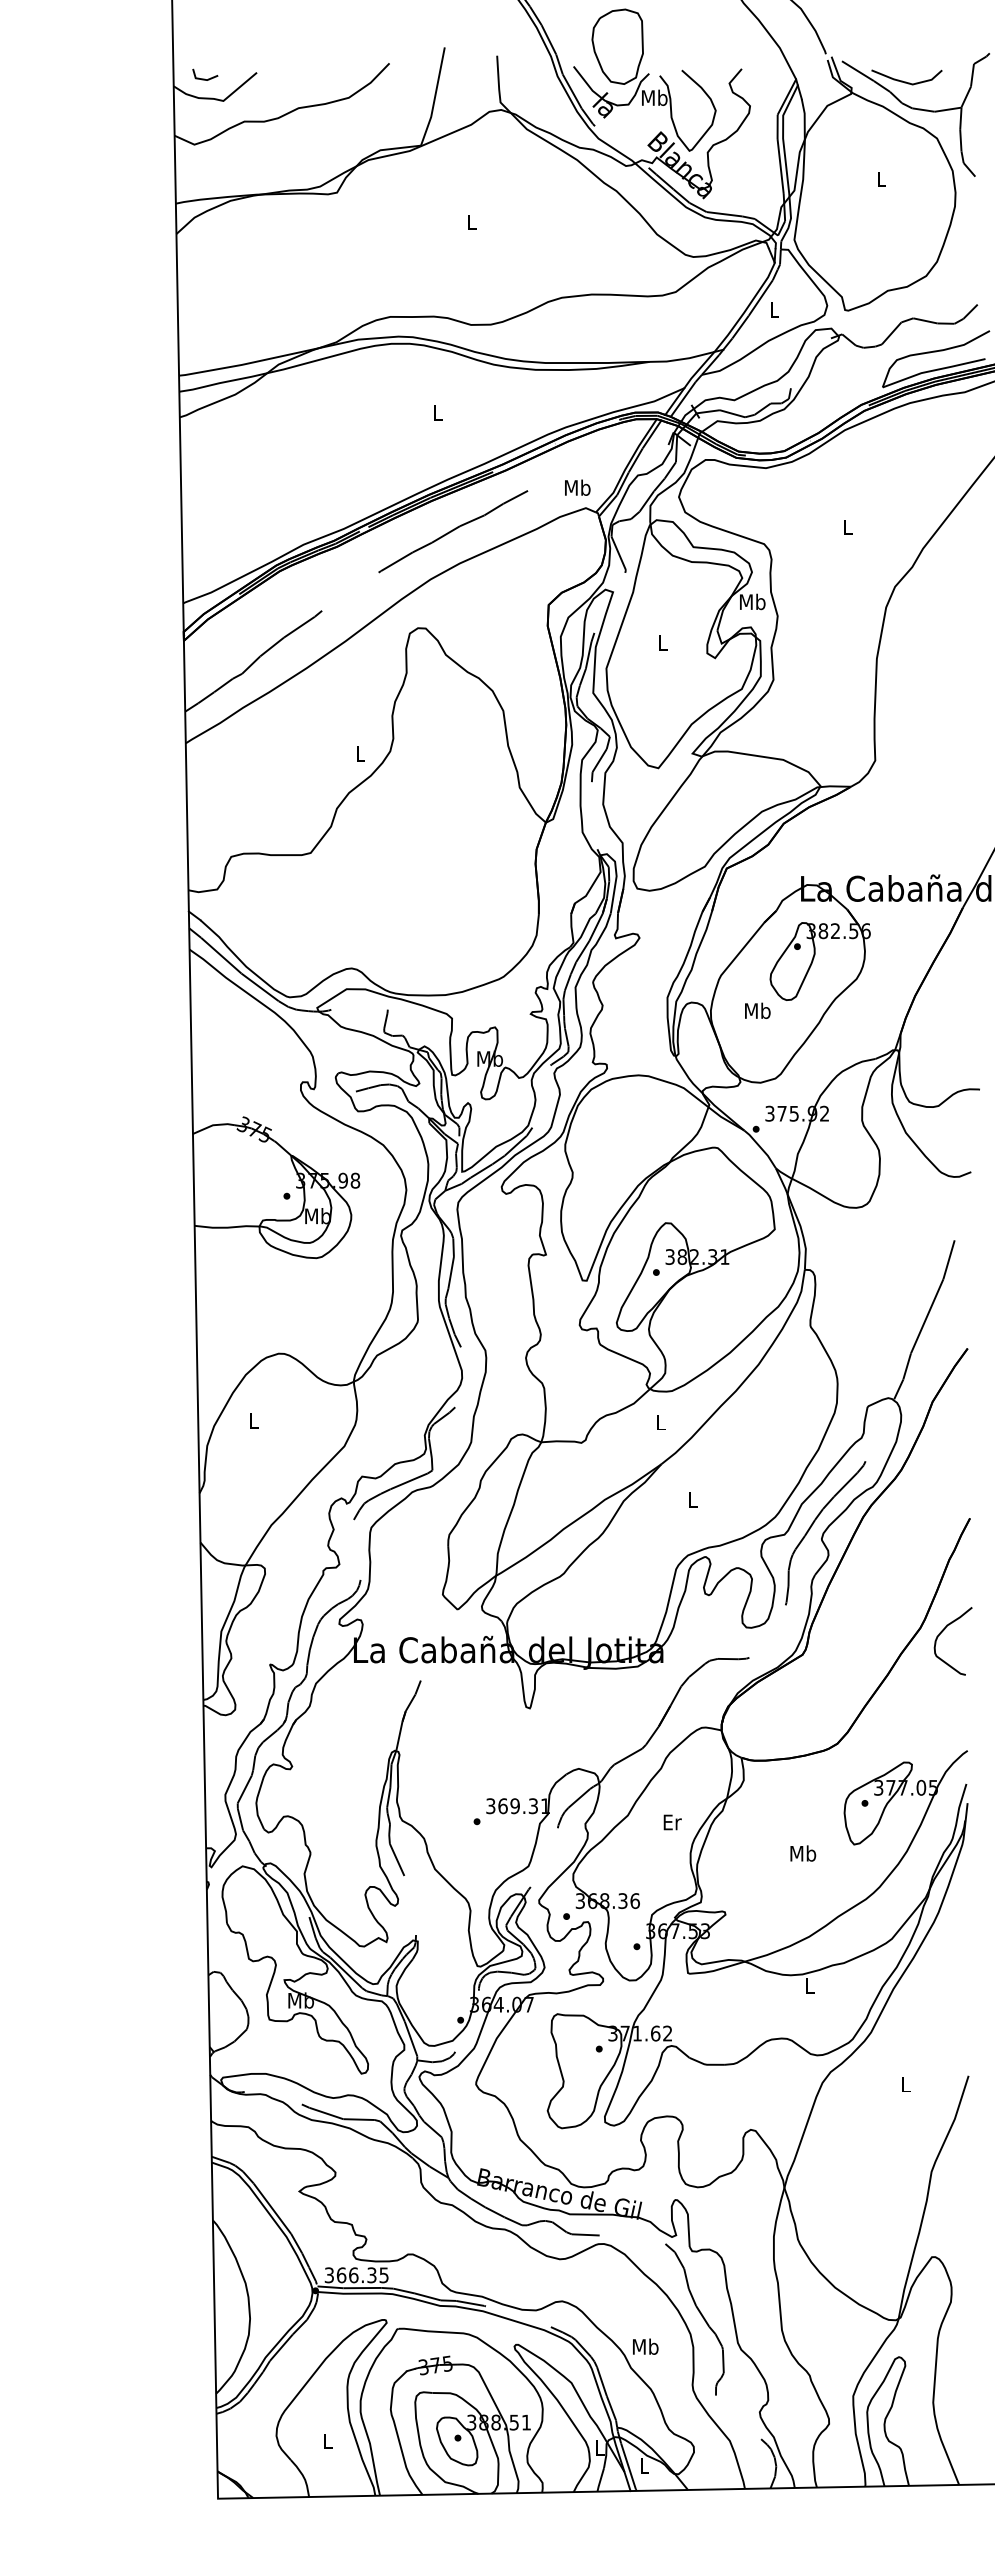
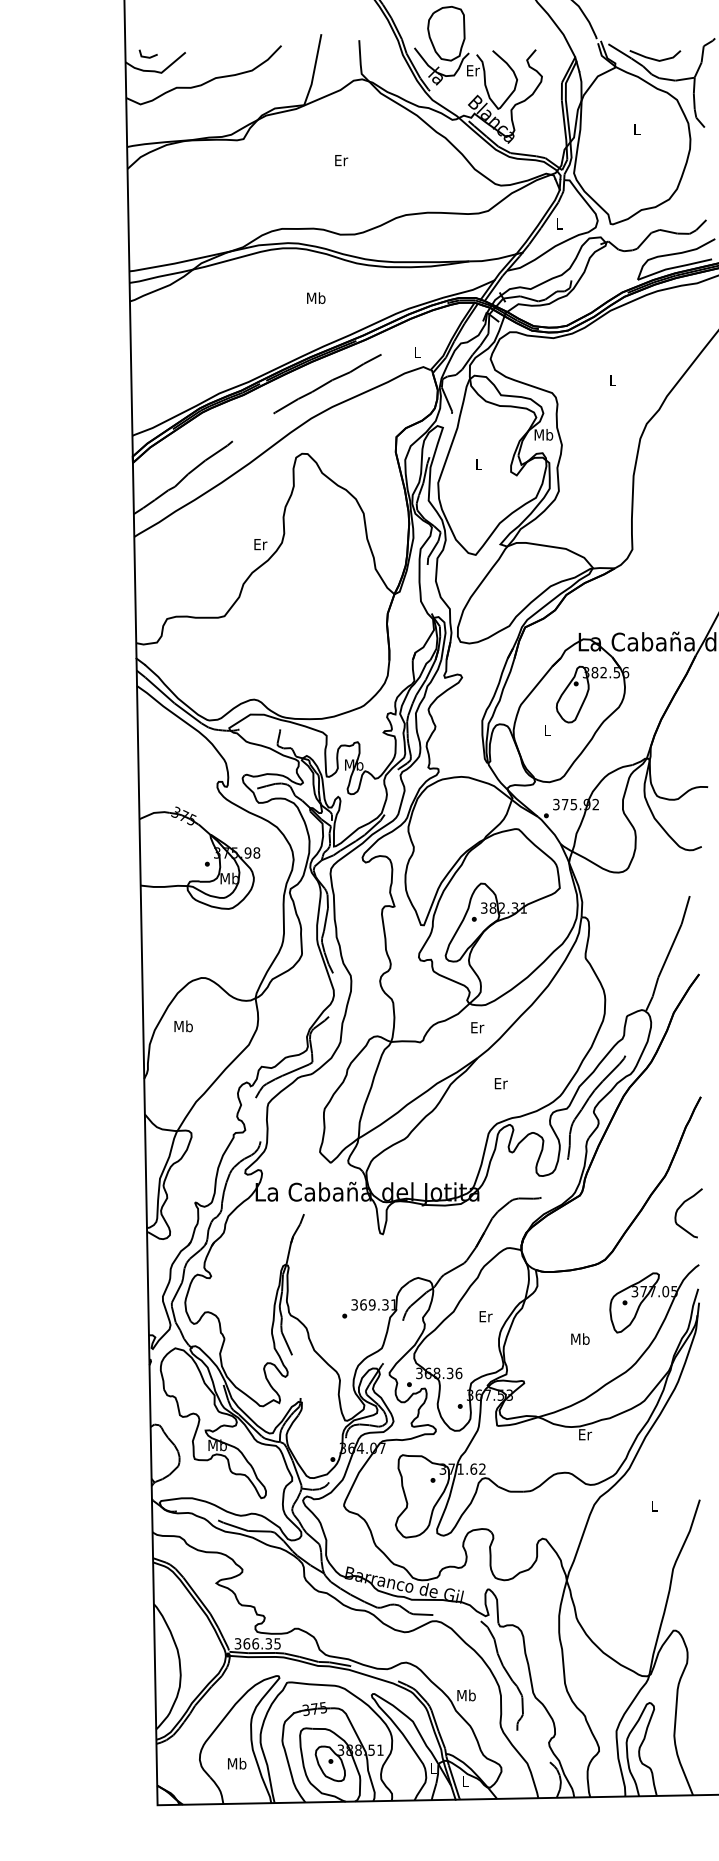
text: (654, 97) -> (472, 70), Mb -> Er
text: (472, 221) -> (341, 159), L -> Er
text: (437, 412) -> (316, 297), L -> Mb
text: (577, 487) -> (417, 352), Mb -> L
text: (360, 753) -> (260, 544), L -> Er
text: (757, 1010) -> (547, 730), Mb -> L
text: (253, 1420) -> (183, 1026), L -> Mb
text: (661, 1422) -> (477, 1027), L -> Er
text: (693, 1499) -> (501, 1083), L -> Er
curve: (943, 1631) -> (681, 1206), moved
text: (810, 1985) -> (585, 1434), L -> Er
text: (328, 2441) -> (237, 1763), L -> Mb

